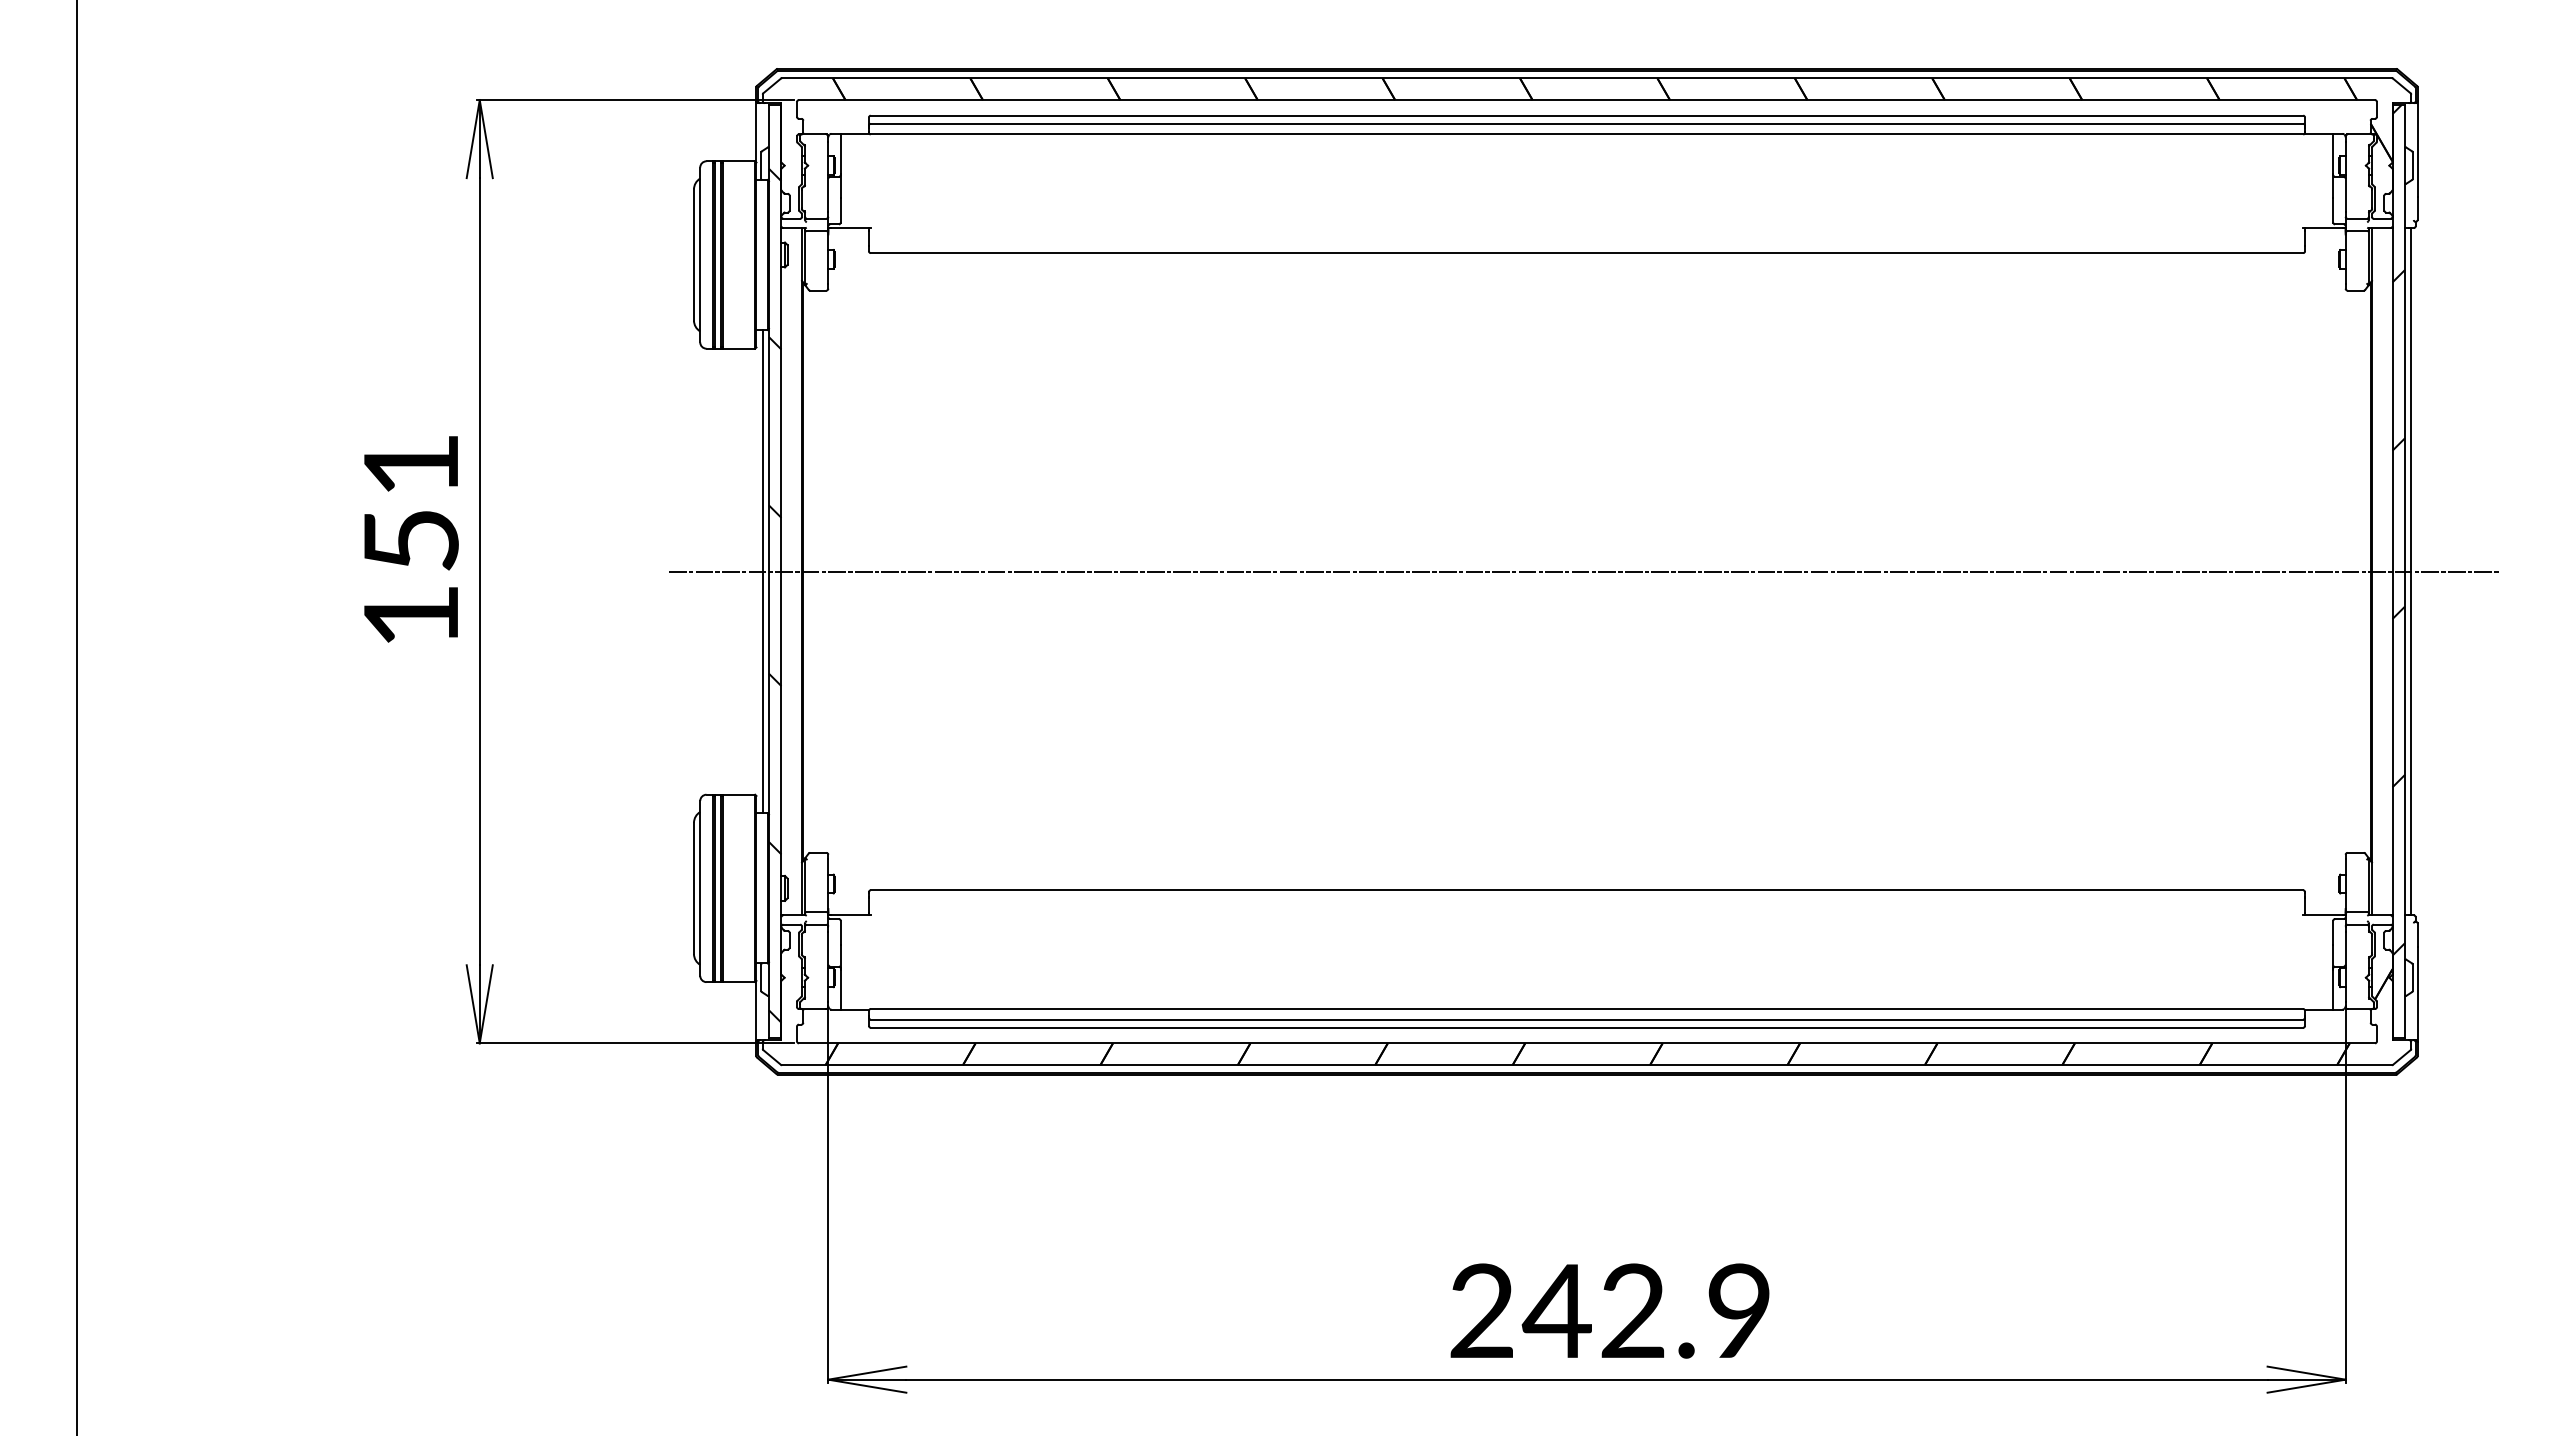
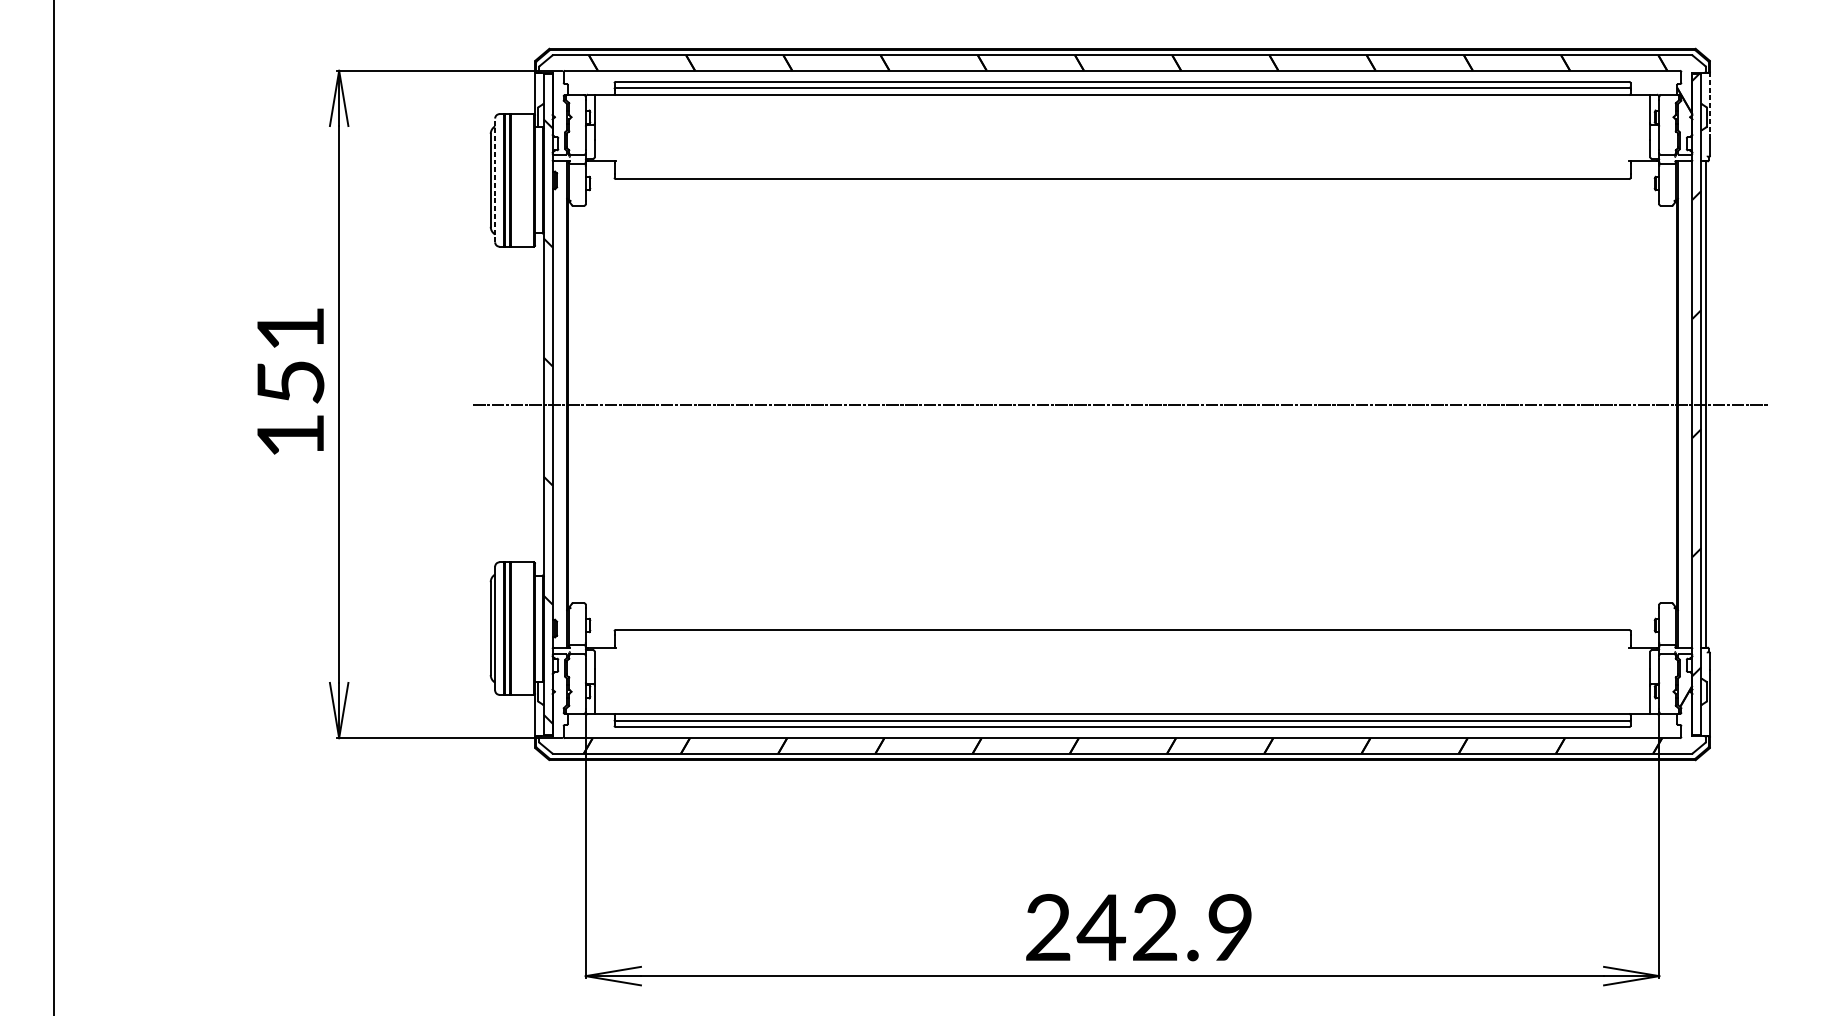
line: (2417, 149) -> (1710, 105), solid -> dashed
line: (700, 254) -> (495, 180), solid -> dashed
line: (762, 571) -> (539, 404), removed

